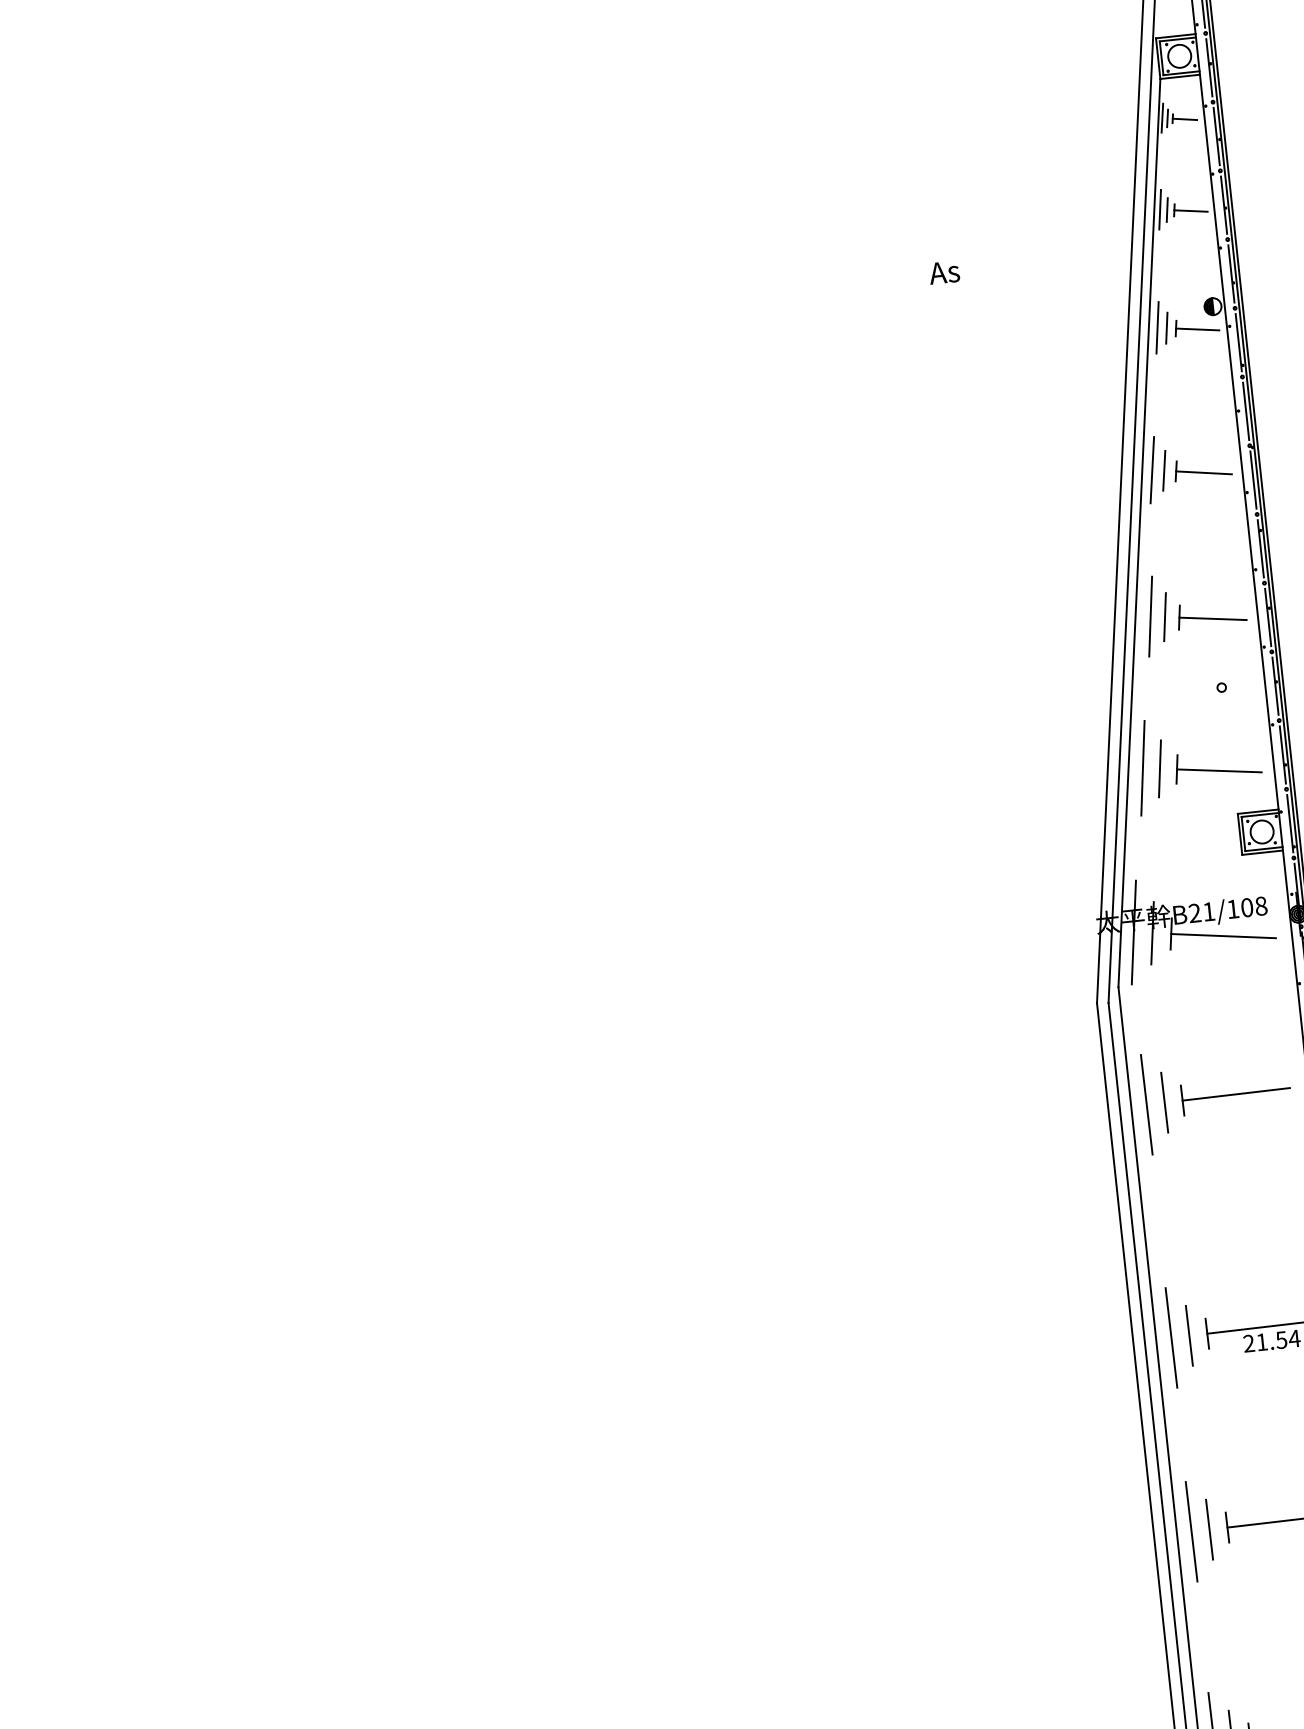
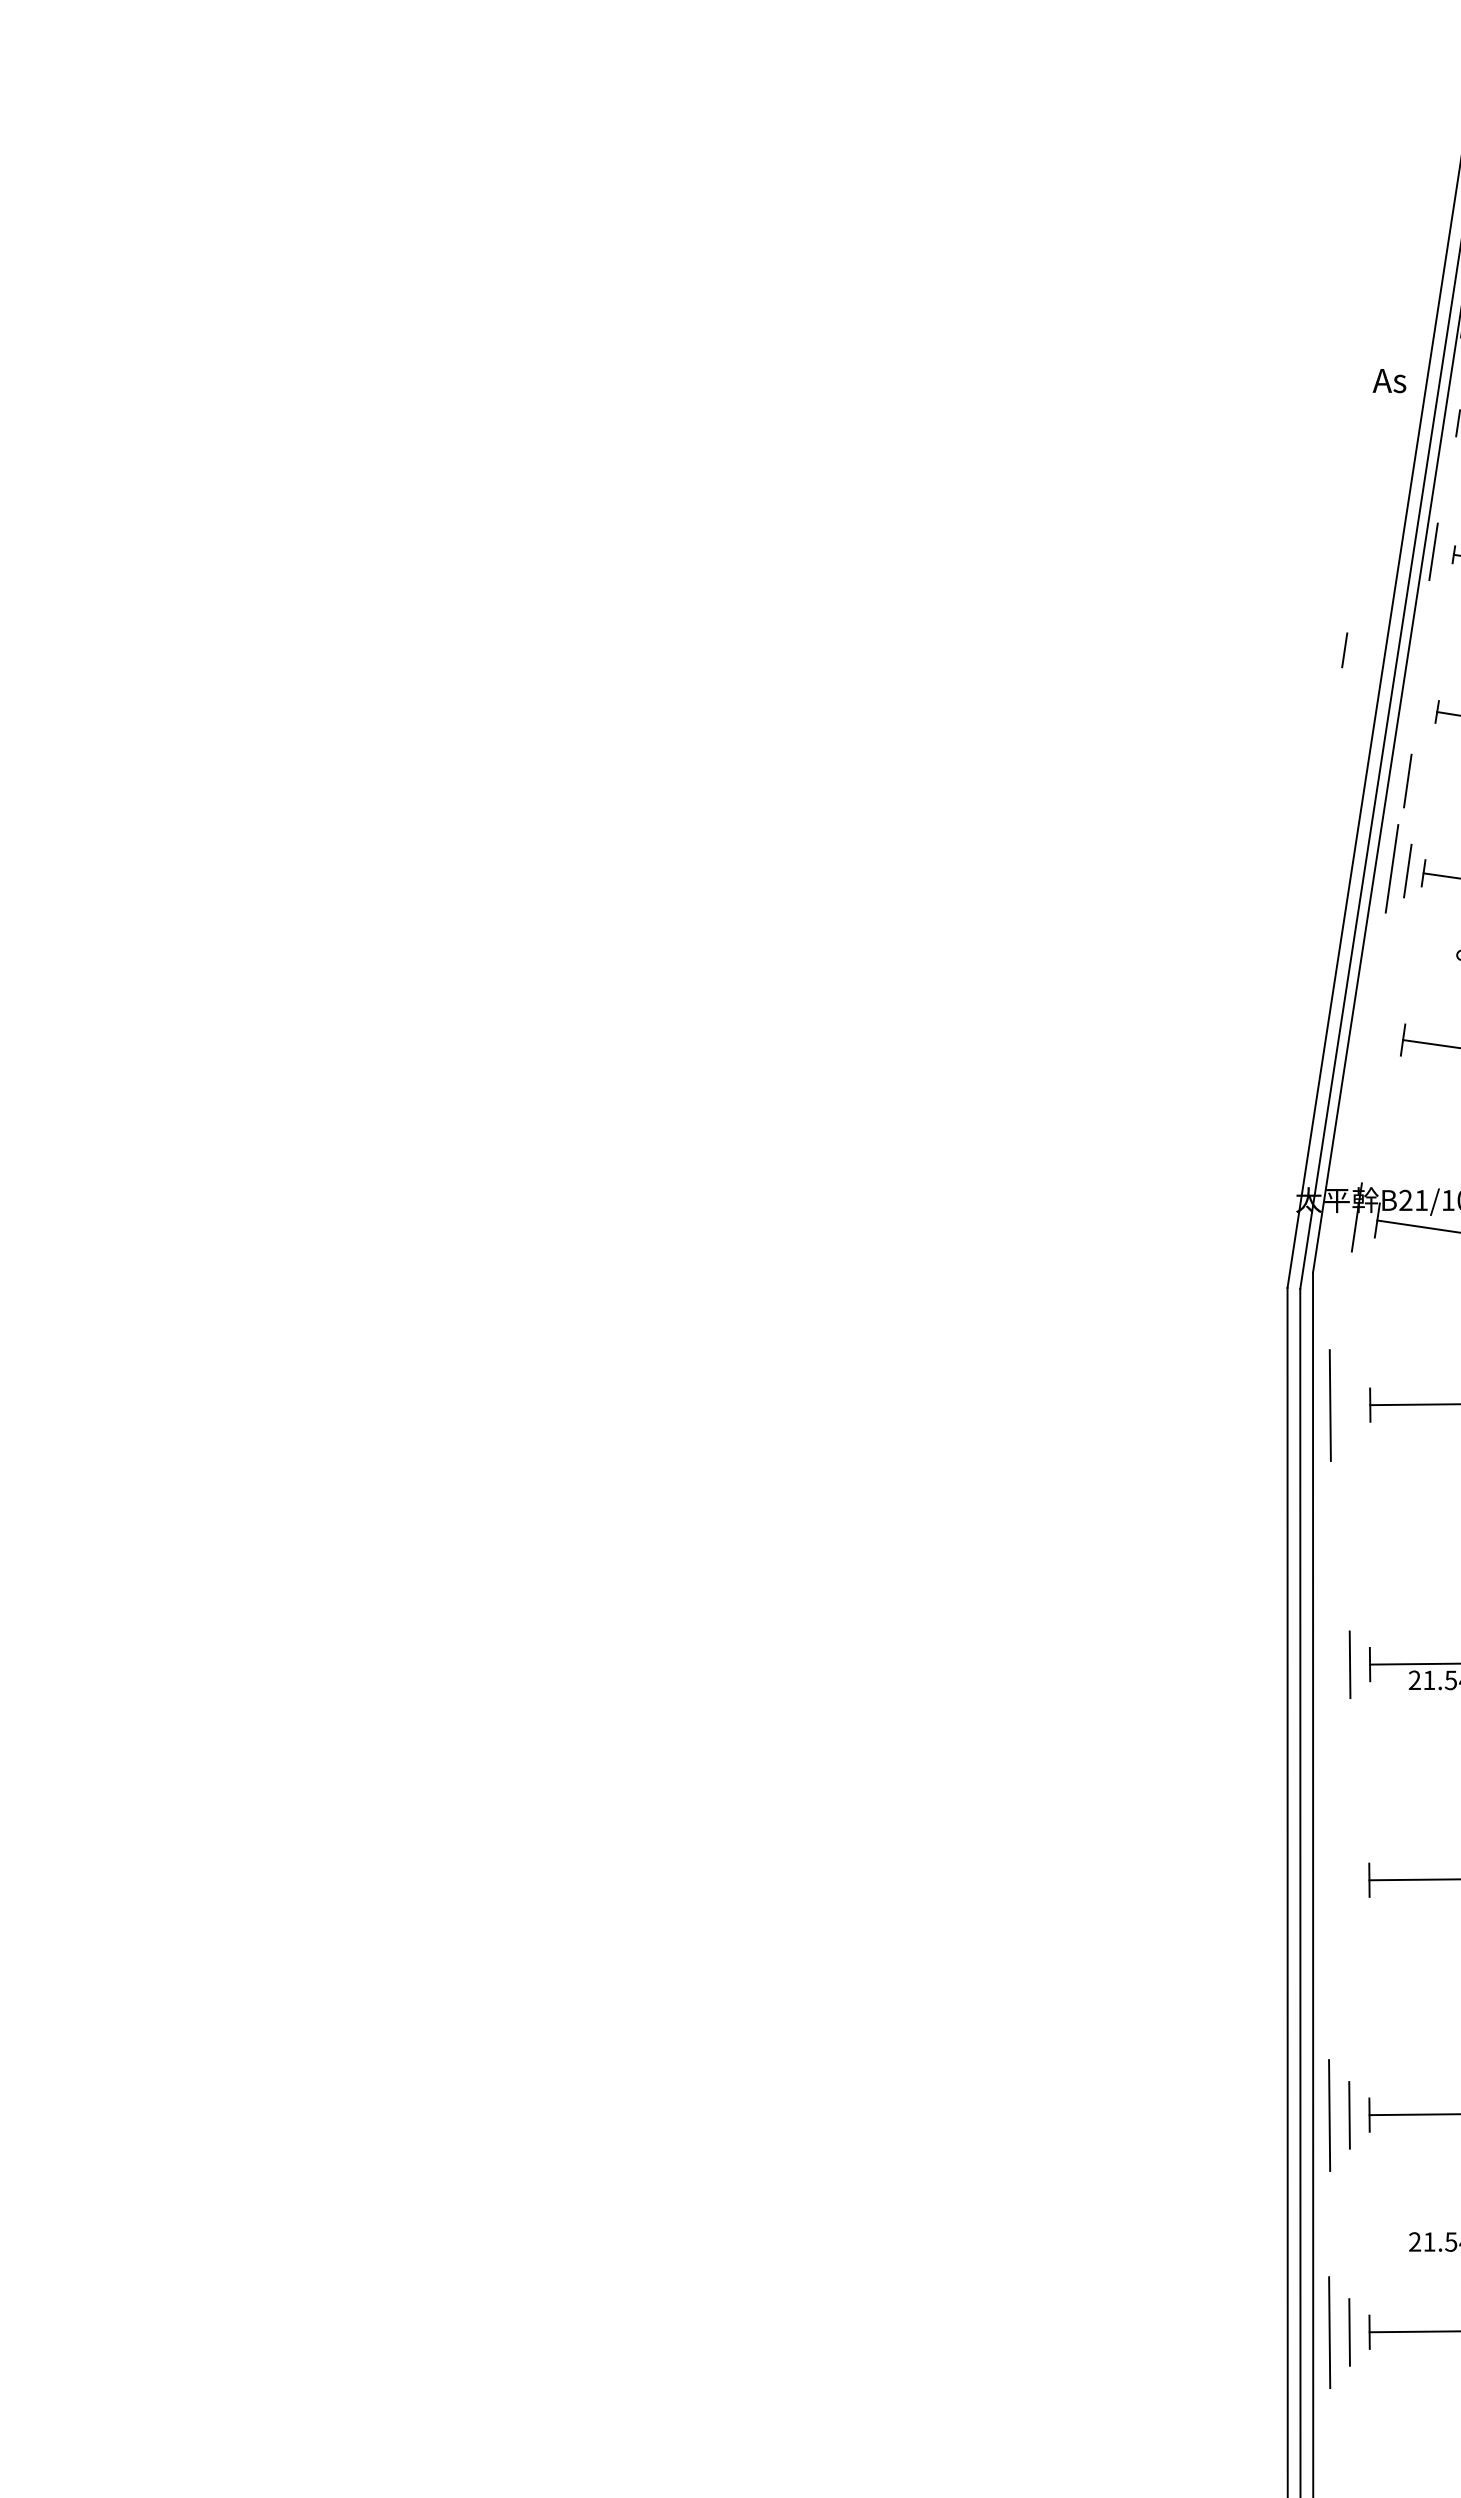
line: (1160, 209) -> (1450, 421), removed
text: (944, 273) -> (1389, 381), moved
line: (1166, 328) -> (1344, 650), moved
line: (1151, 469) -> (1410, 707), removed
line: (1163, 470) -> (1423, 709), removed
line: (1156, 535) -> (1407, 780), added
line: (1142, 768) -> (1365, 1034), removed
line: (1159, 769) -> (1383, 1037), removed
line: (1133, 932) -> (1336, 1214), removed
line: (1163, 1102) -> (1349, 1405), removed
line: (1170, 1337) -> (1329, 1664), removed
line: (1209, 1529) -> (1349, 1880), removed
line: (1191, 1531) -> (1329, 1880), removed

